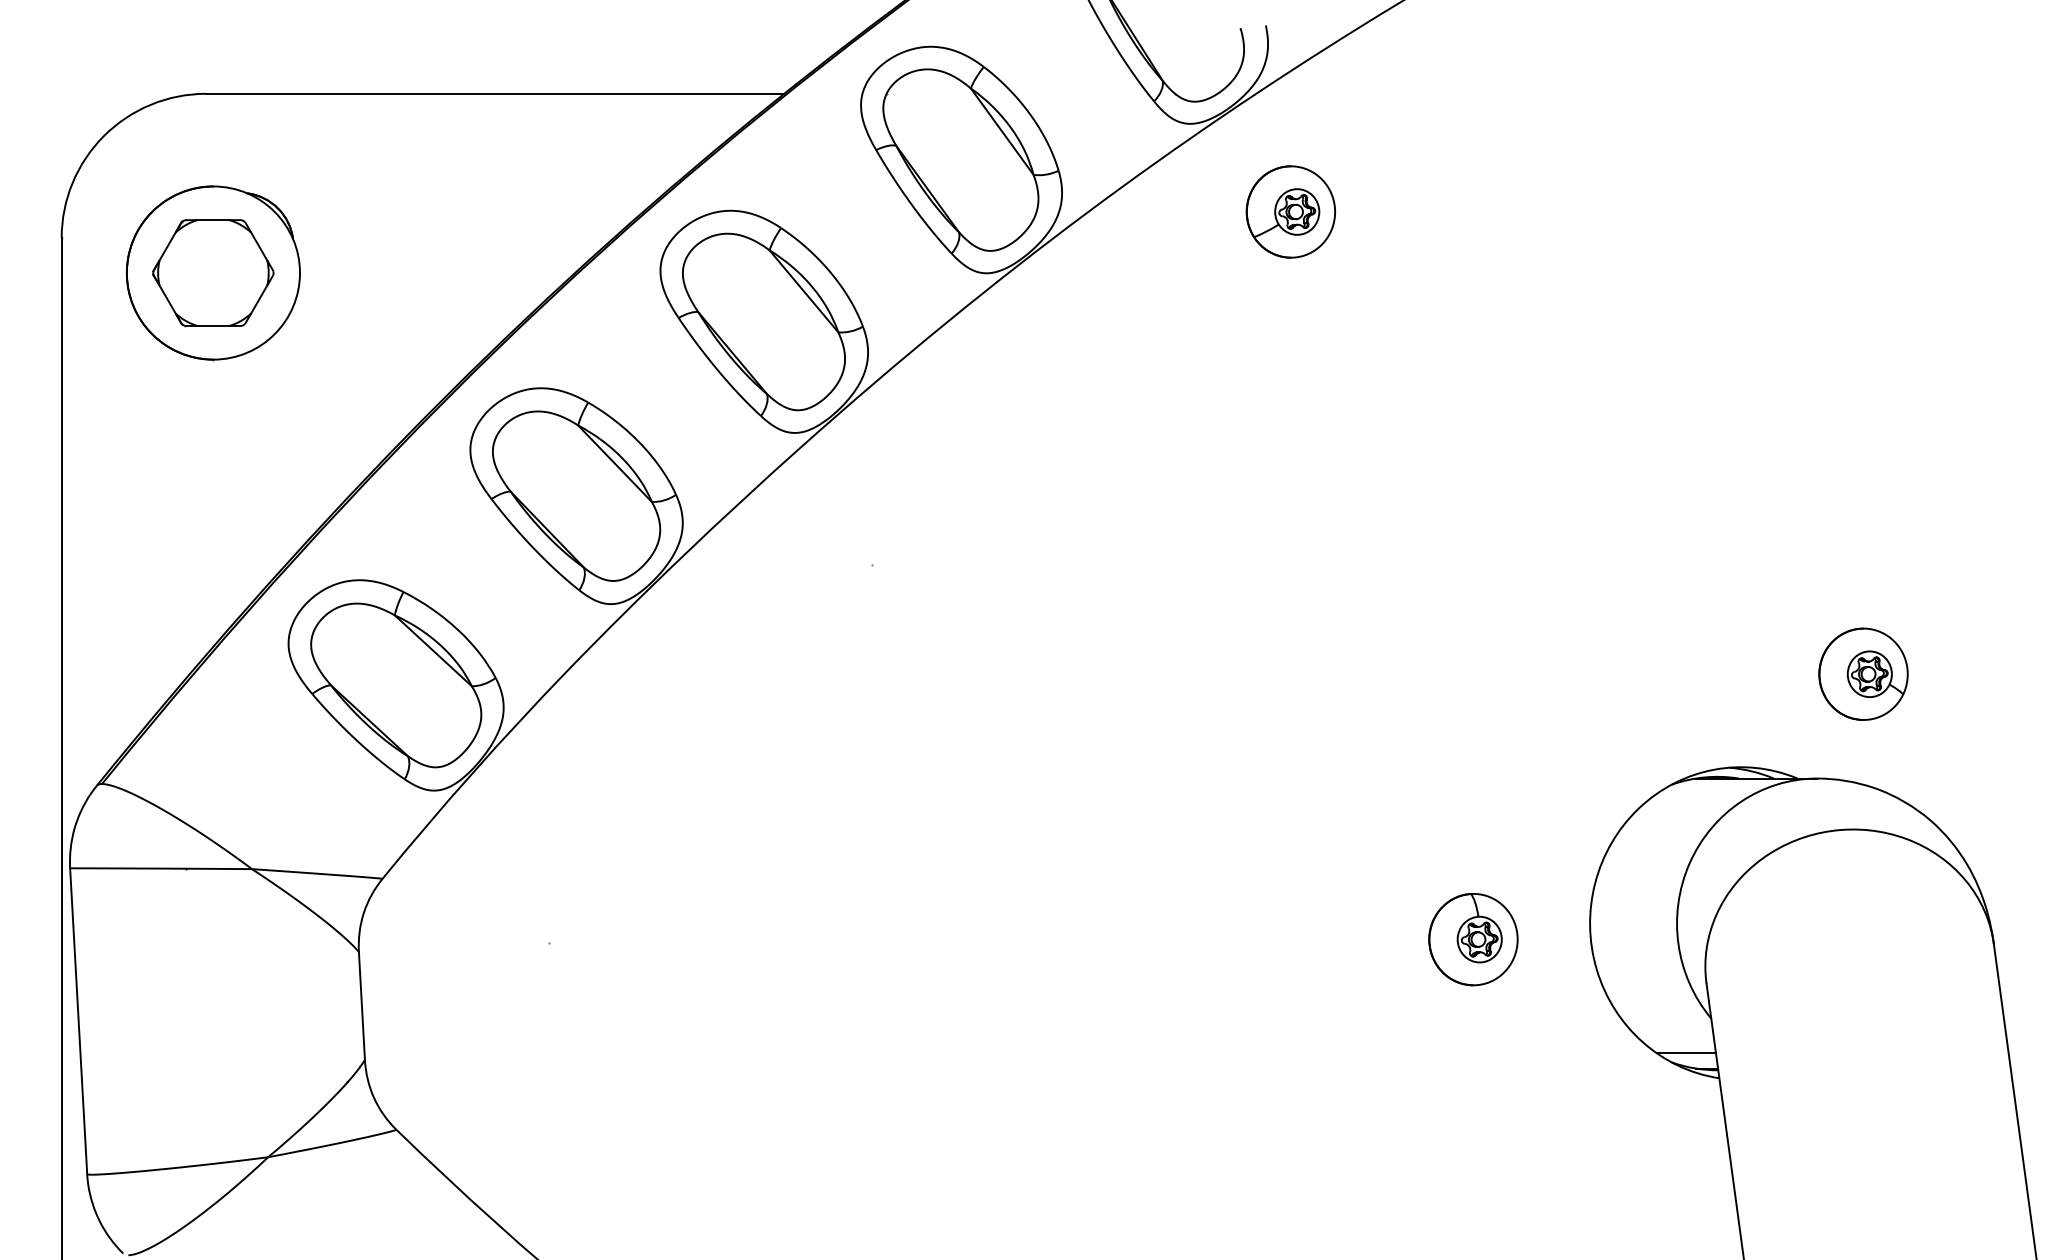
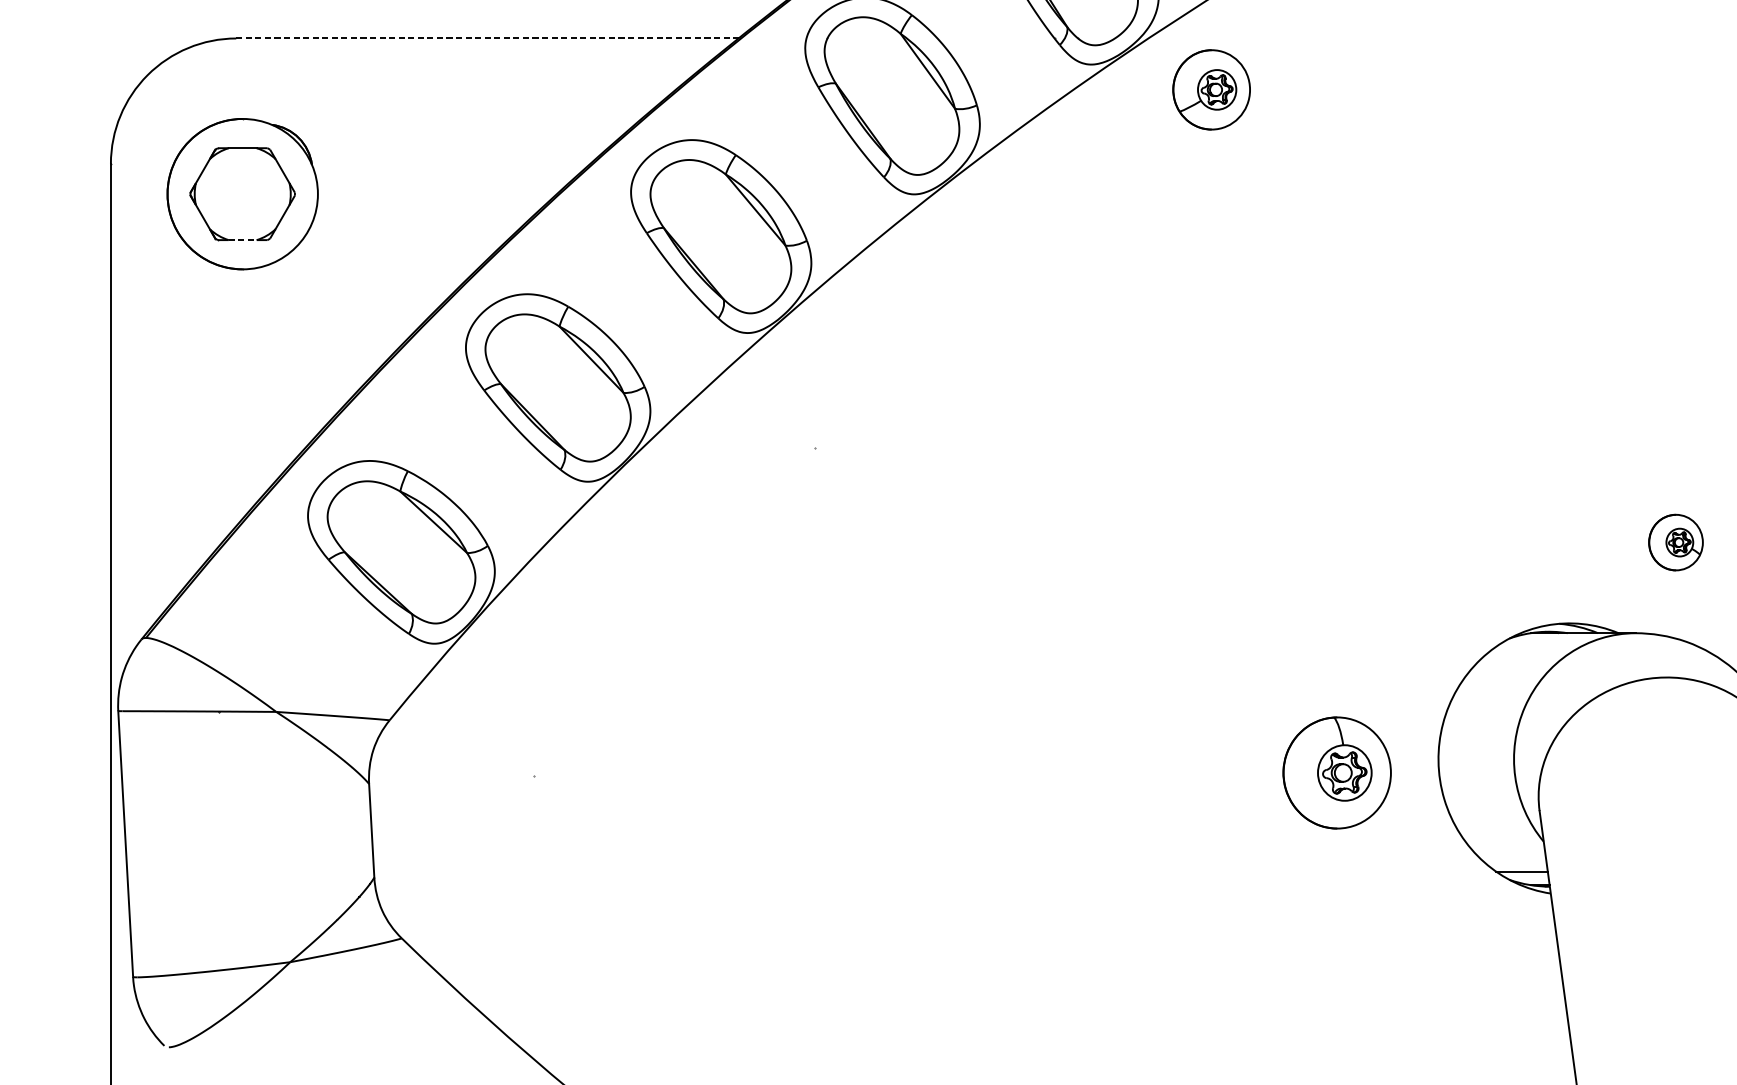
line: (495, 93) -> (487, 38), solid -> dashed
part: (1290, 211) -> (1211, 89), moved
line: (213, 325) -> (242, 239), solid -> dashed
part: (1863, 673) -> (1675, 541), size x0.7
part: (1473, 939) -> (1337, 773), size x1.4

